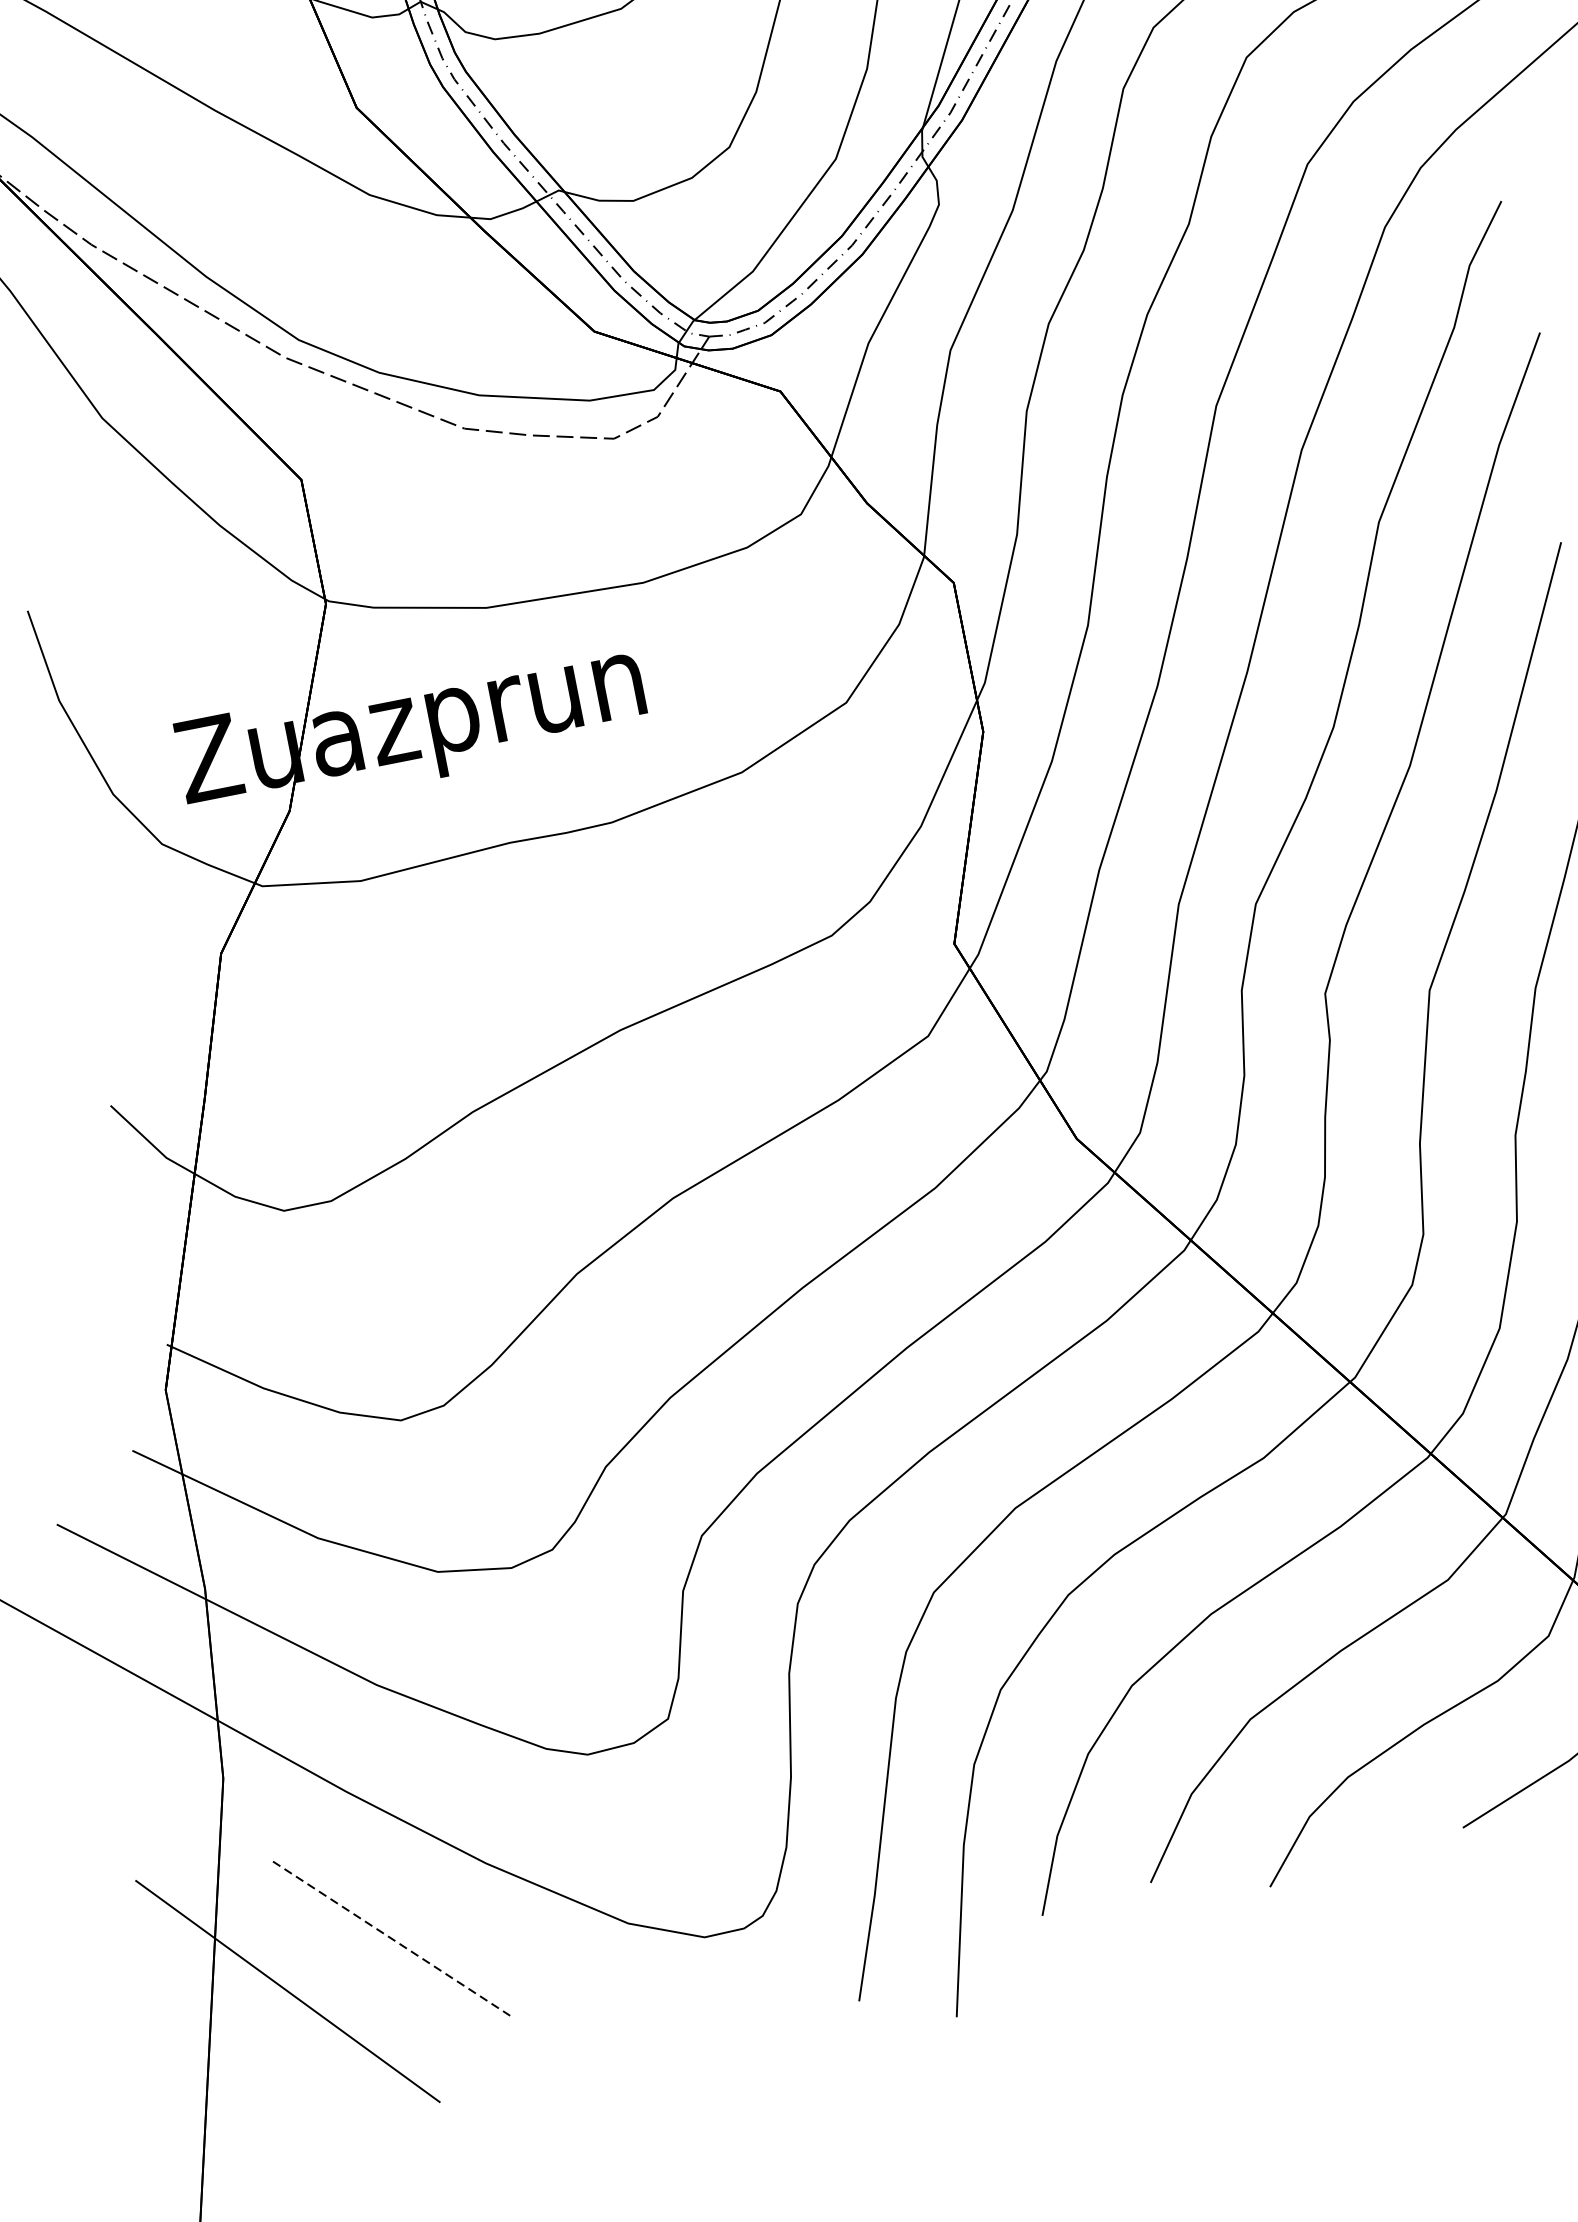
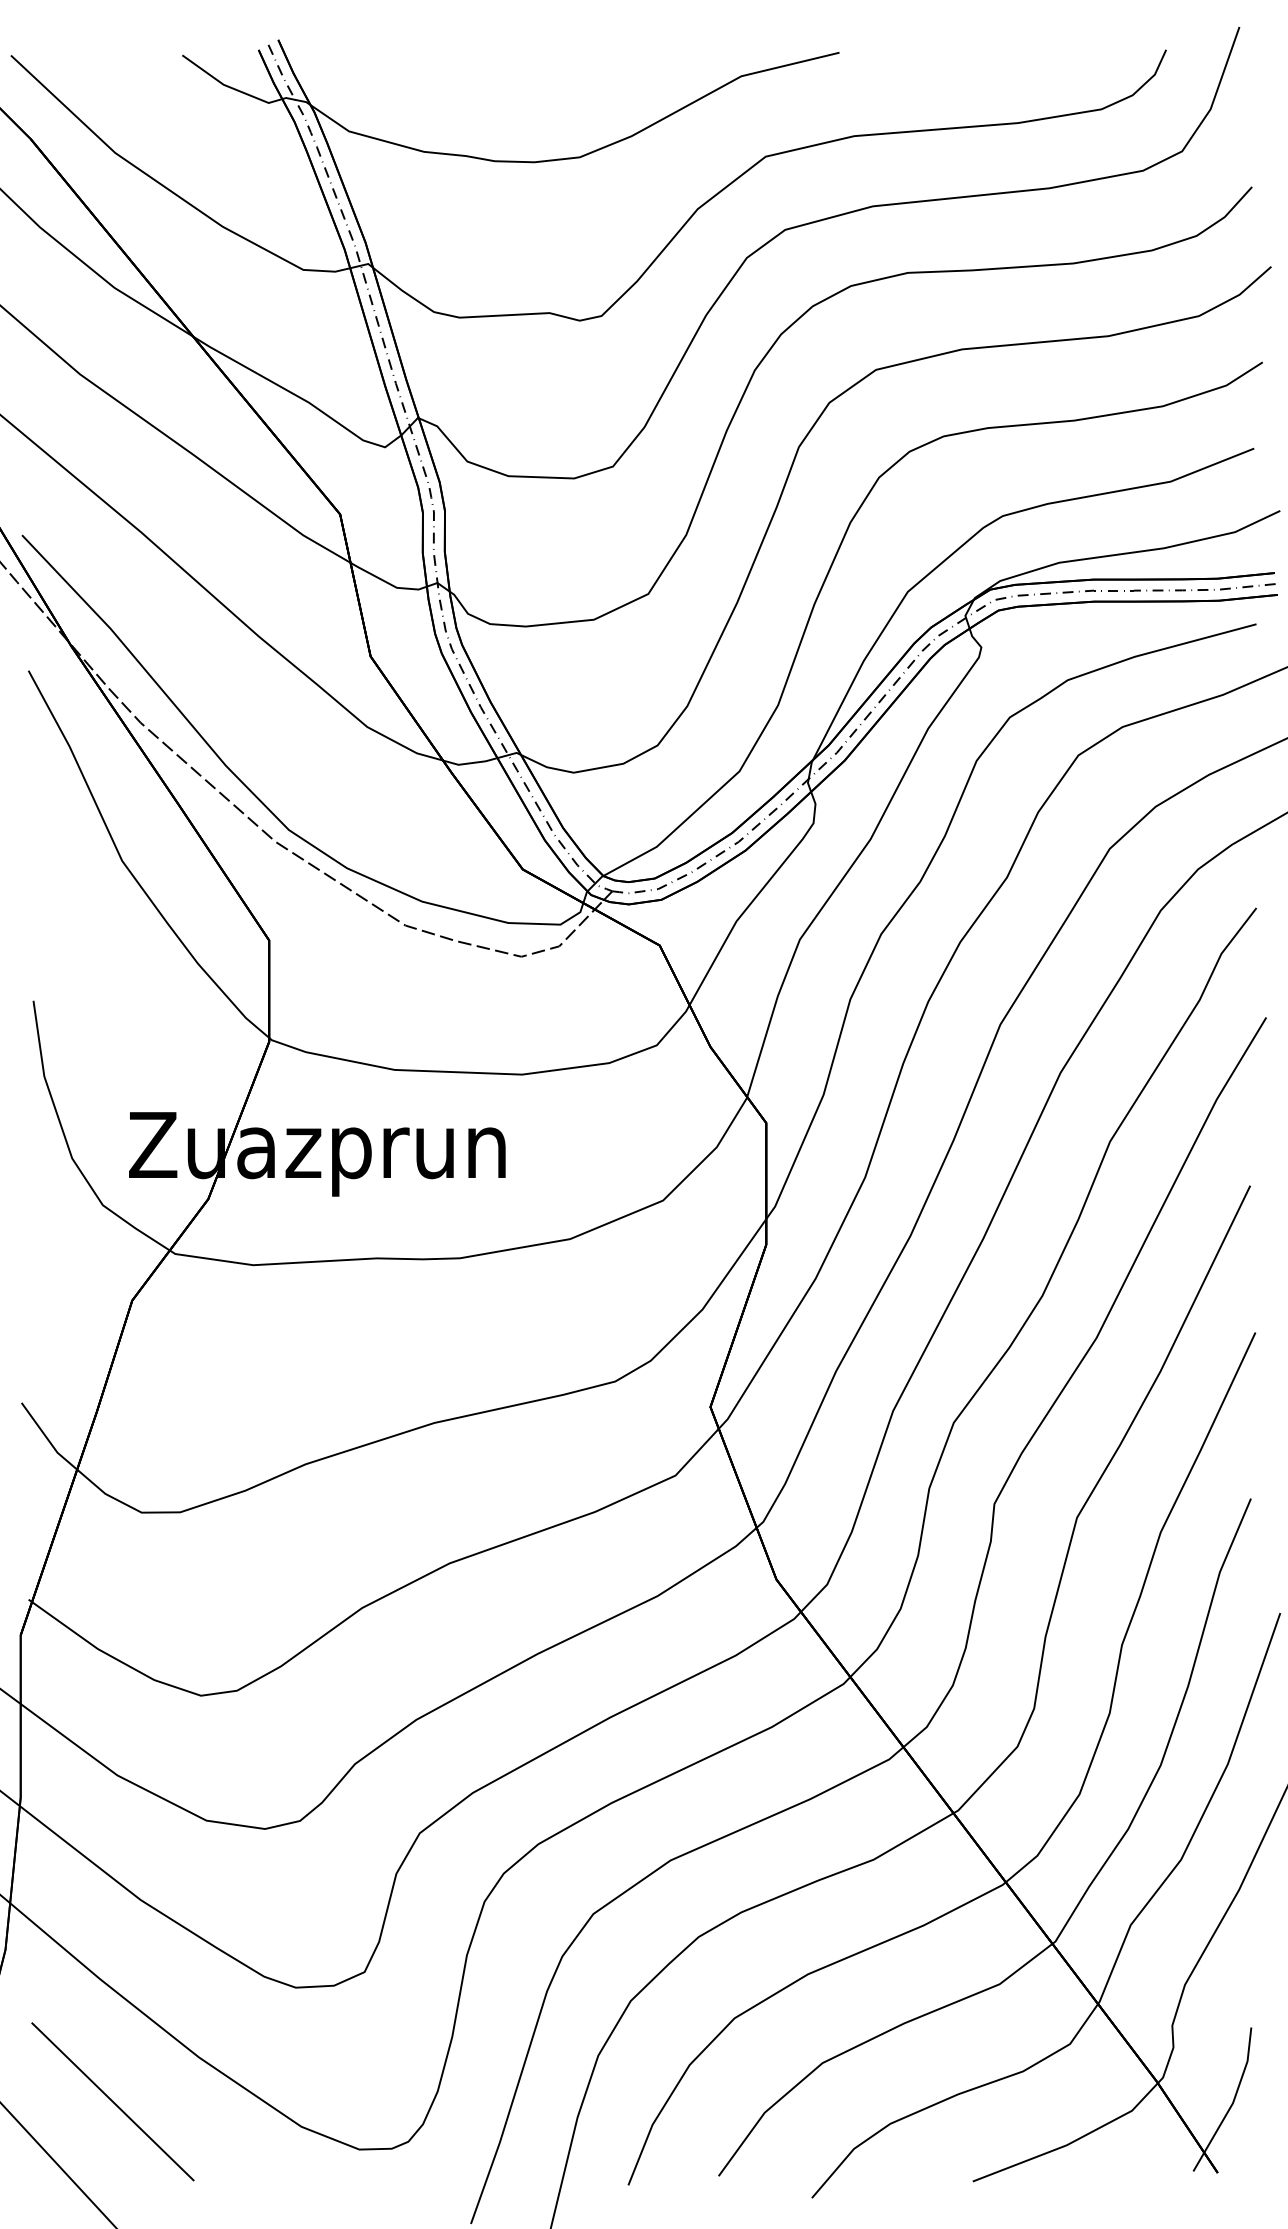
line: (392, 1939) -> (113, 2102), dashed -> solid

